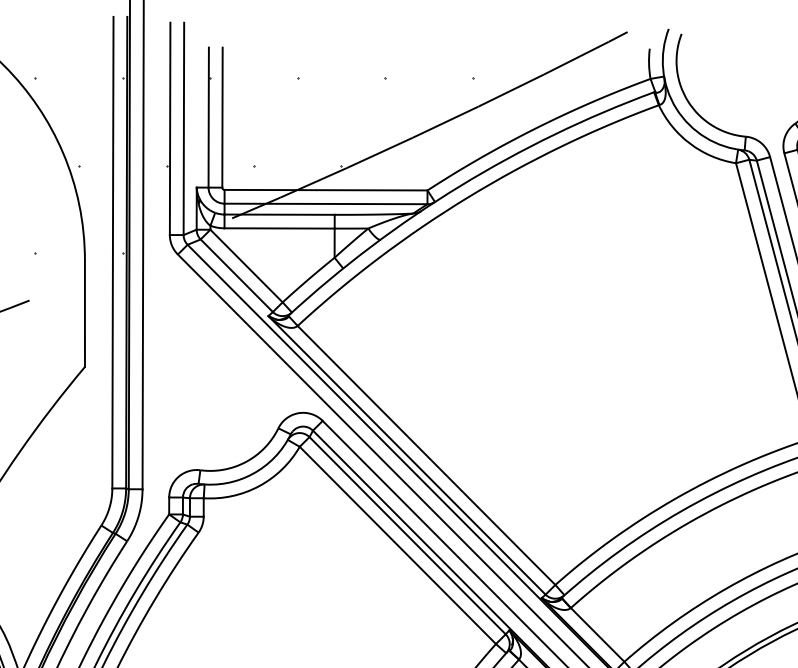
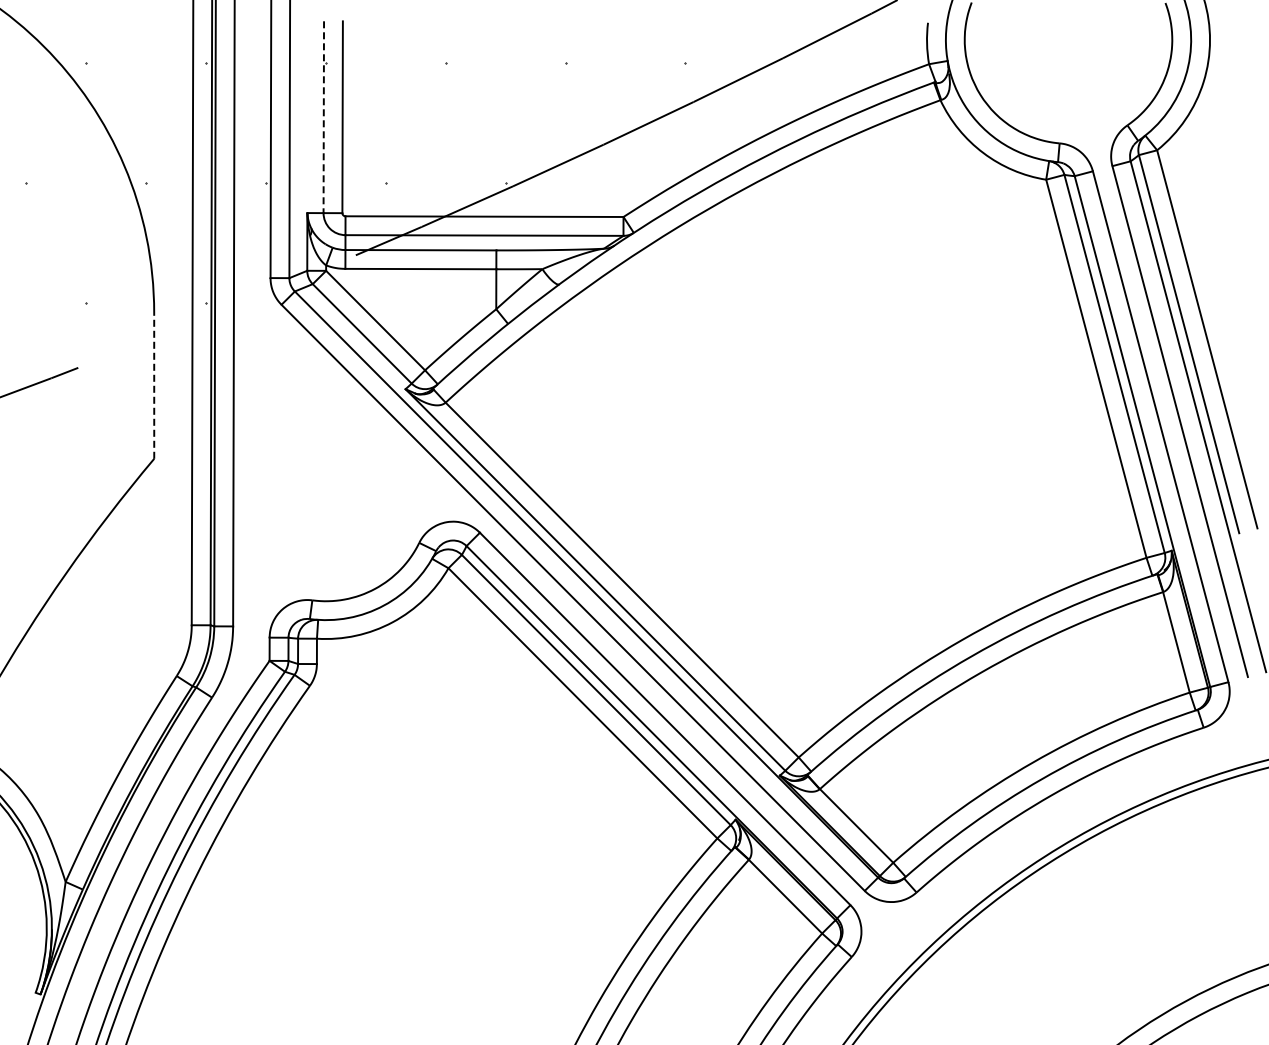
line: (208, 117) -> (323, 117), solid -> dashed
line: (85, 313) -> (154, 385), solid -> dashed

